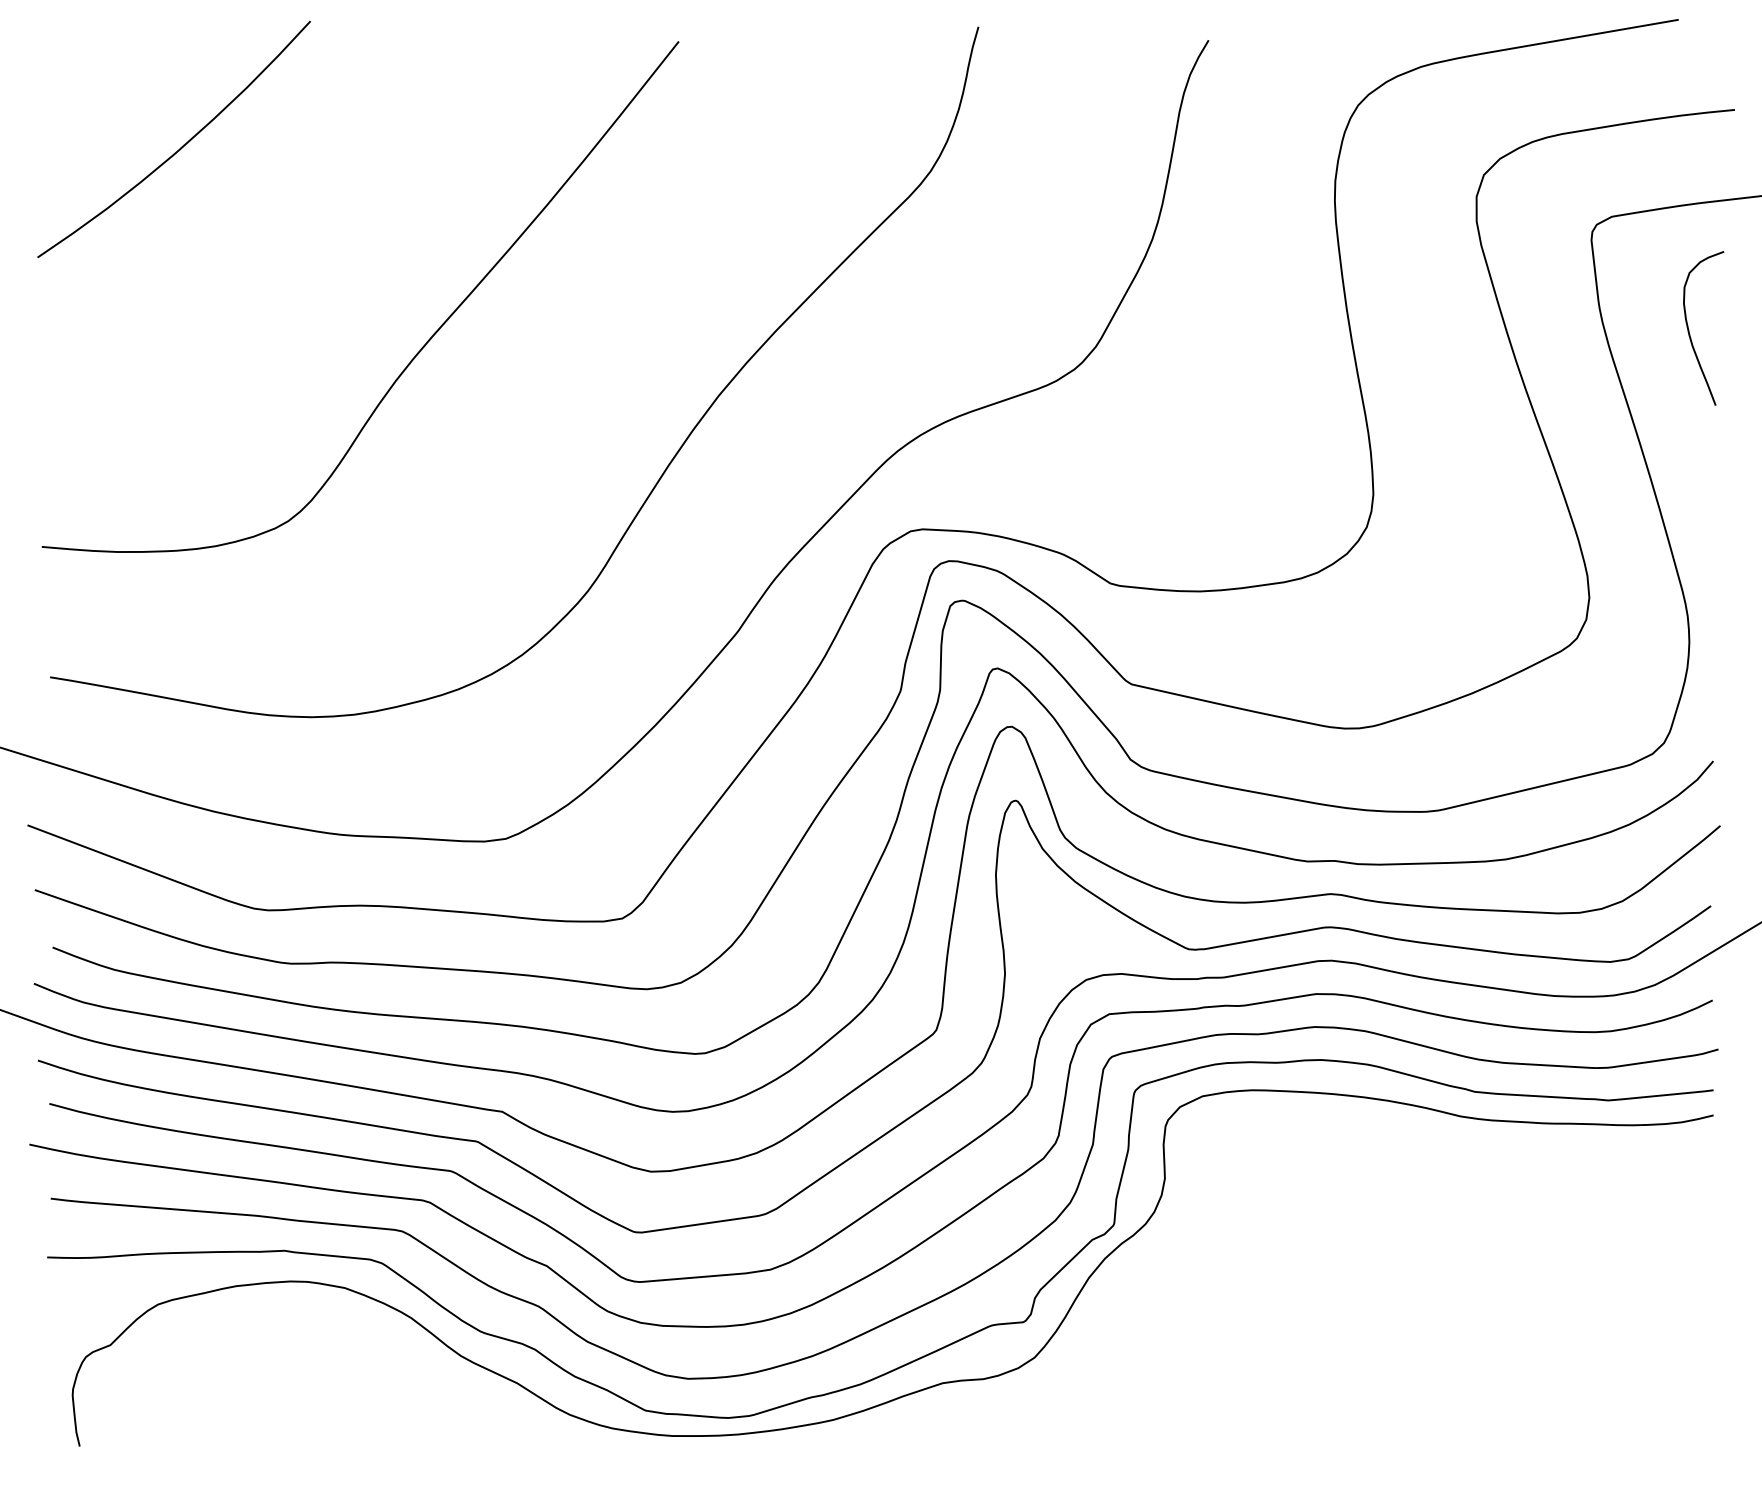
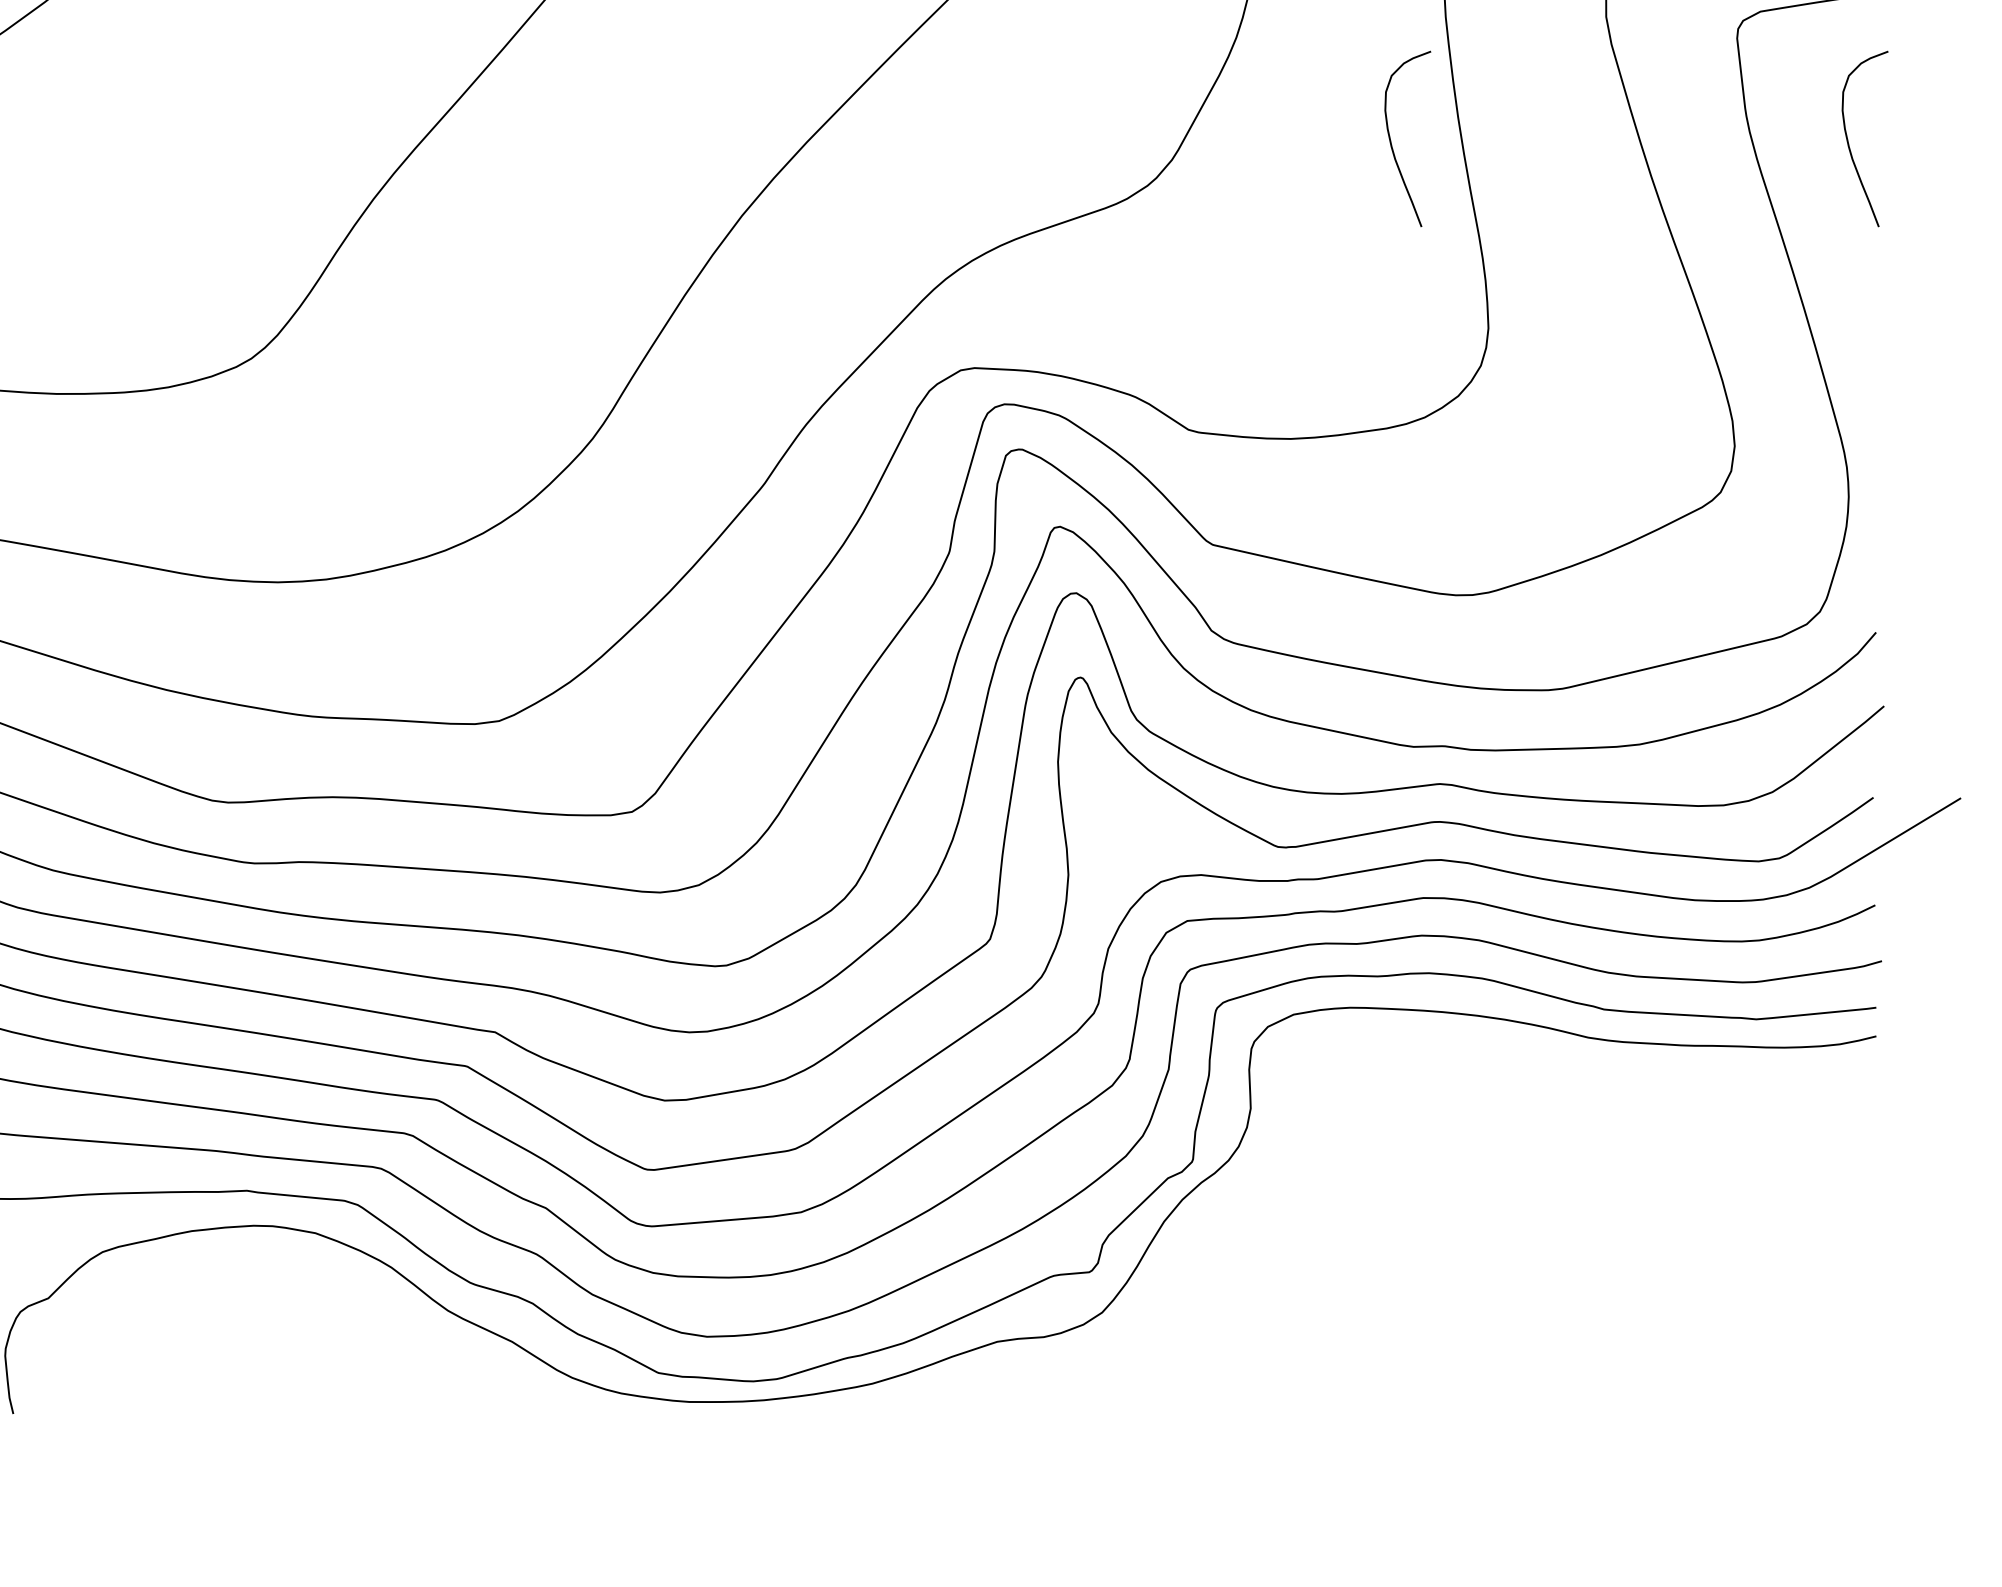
curve: (1288, 329) -> (1391, 140), added

